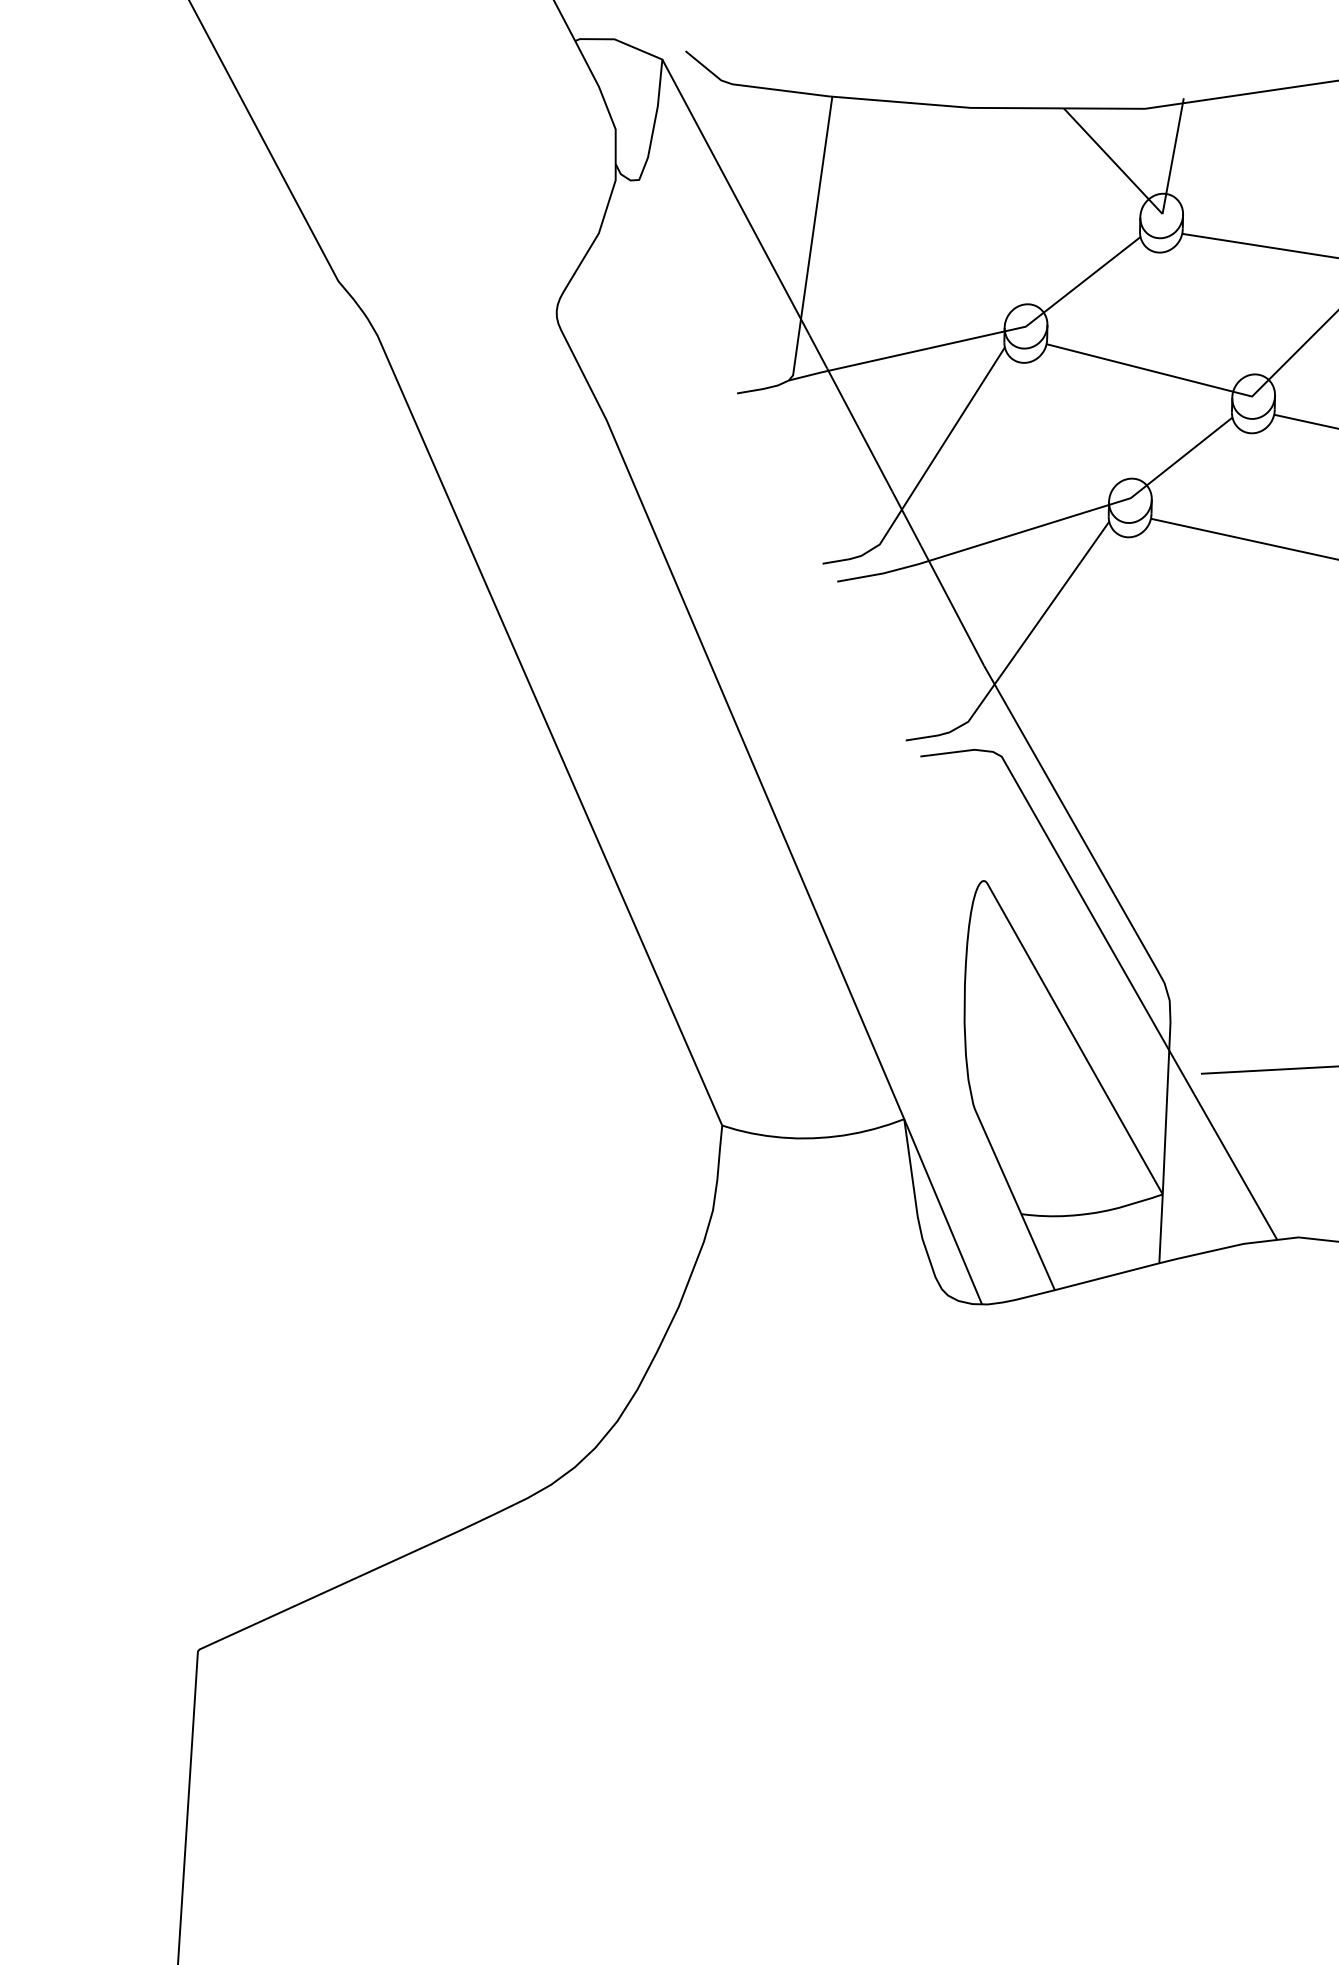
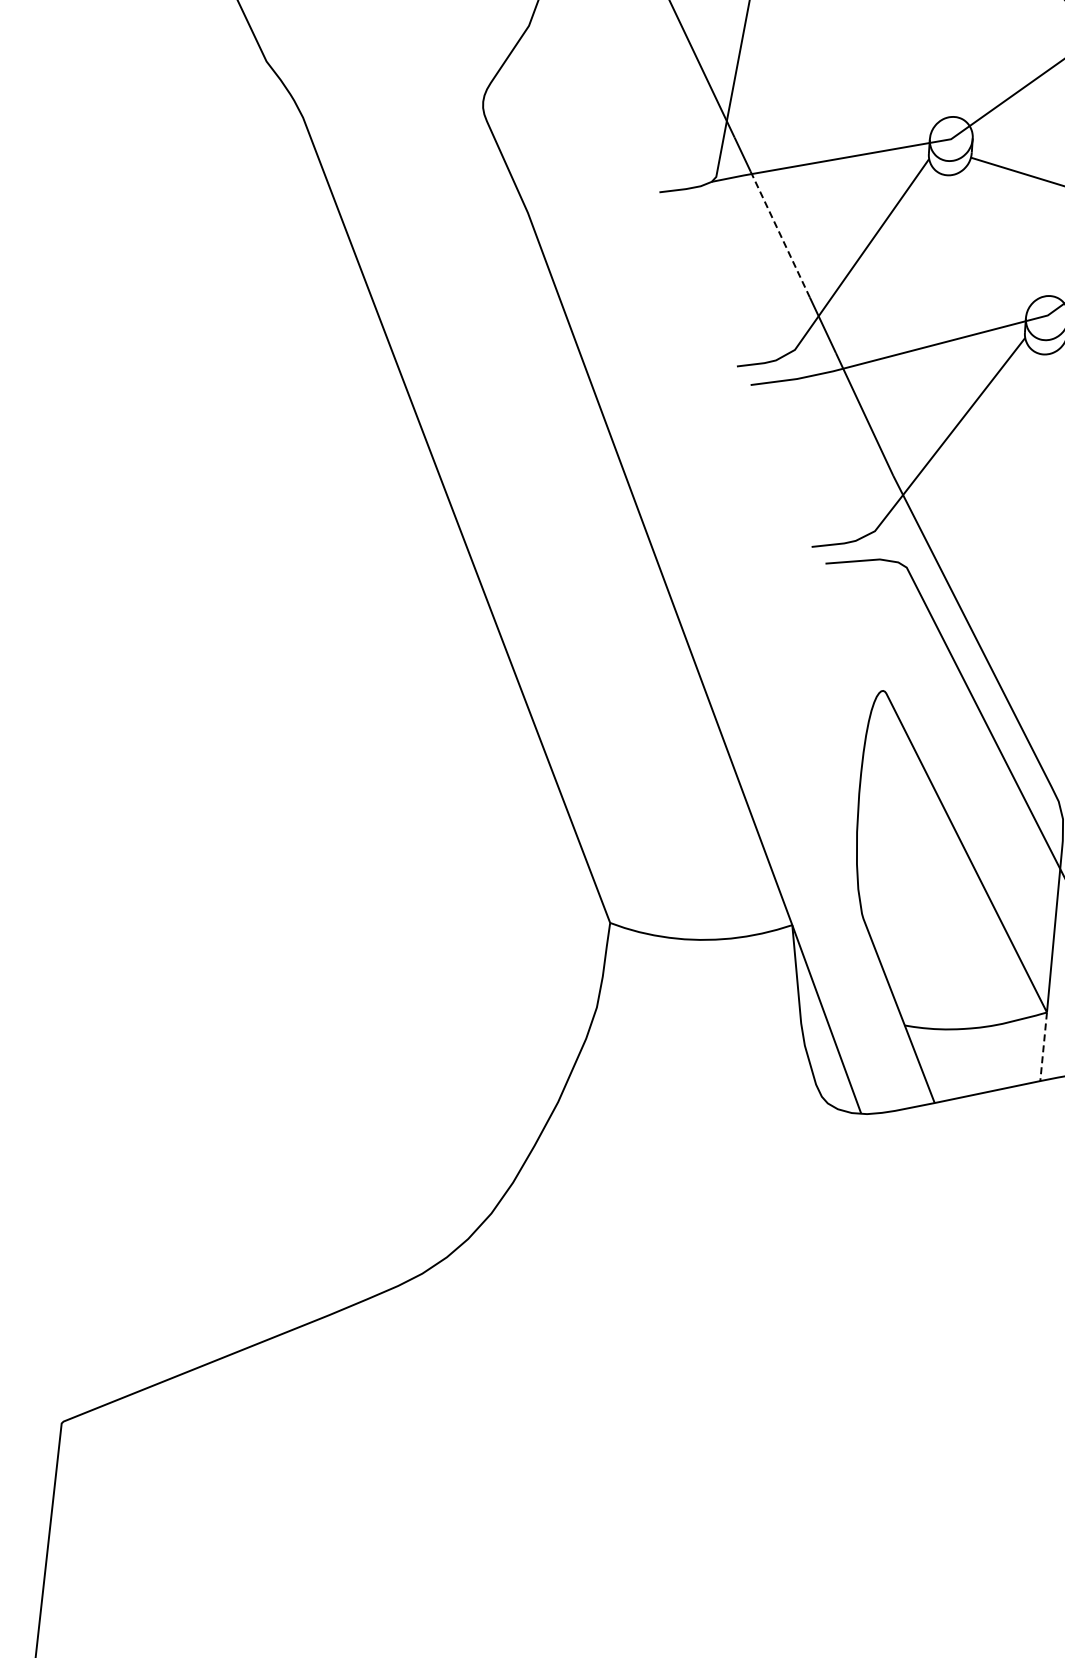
line: (859, 430) -> (780, 235), solid -> dashed
line: (1161, 1229) -> (1044, 1047), solid -> dashed

